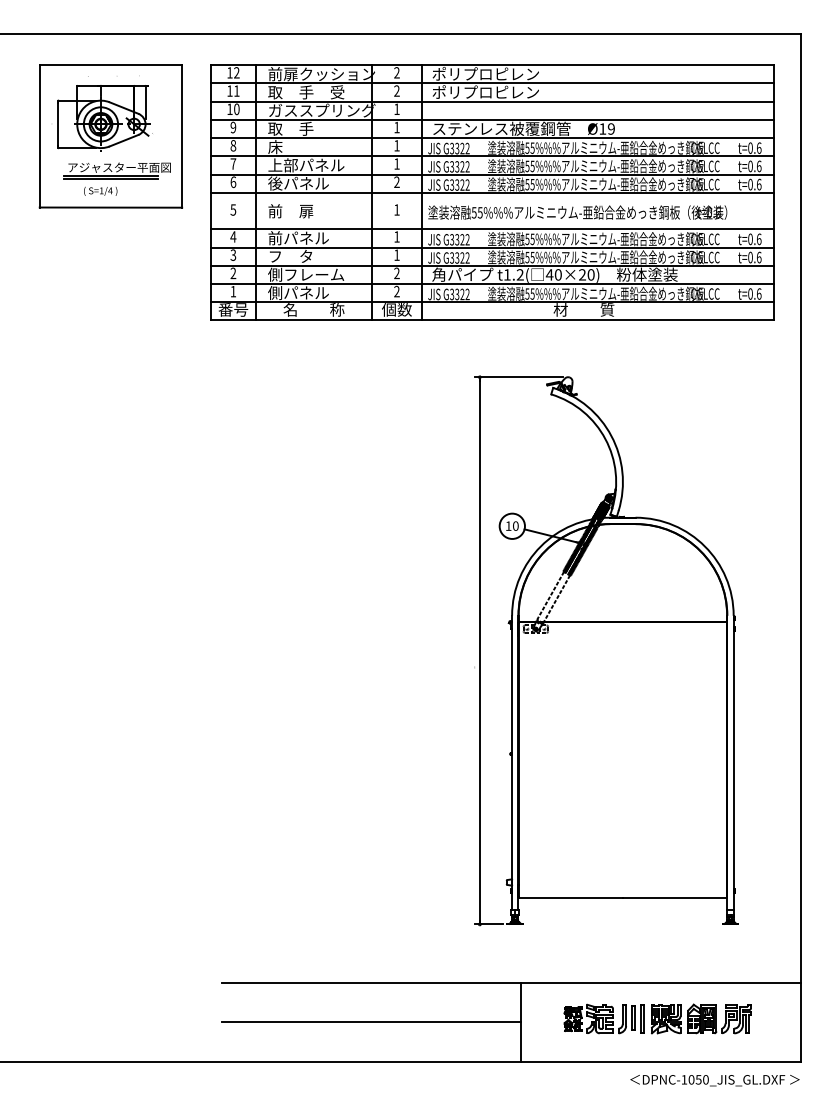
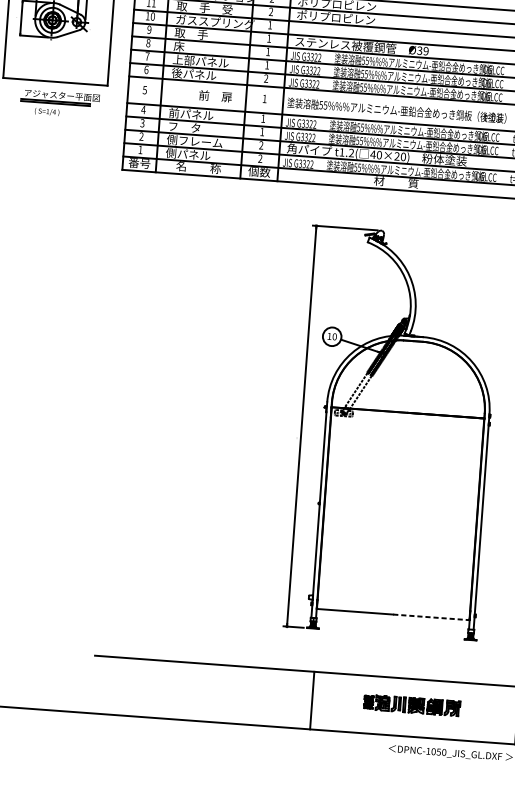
text: (602, 128) -> (419, 50), Ø19 -> Ø39
part: (116, 178) -> (59, 103), moved
text: (290, 211) -> (215, 96), moved
line: (674, 897) -> (430, 617), solid -> dashed
part: (657, 1018) -> (412, 704), size x0.7
line: (371, 1022) -> (202, 692), removed

